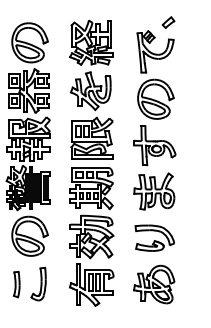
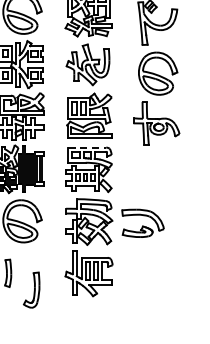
line: (90, 167) -> (87, 147), solid -> dashed
part: (154, 191) -> (156, 173), removed
part: (154, 237) -> (142, 222), moved
part: (38, 283) -> (31, 289), moved
part: (154, 284) -> (156, 273), removed

